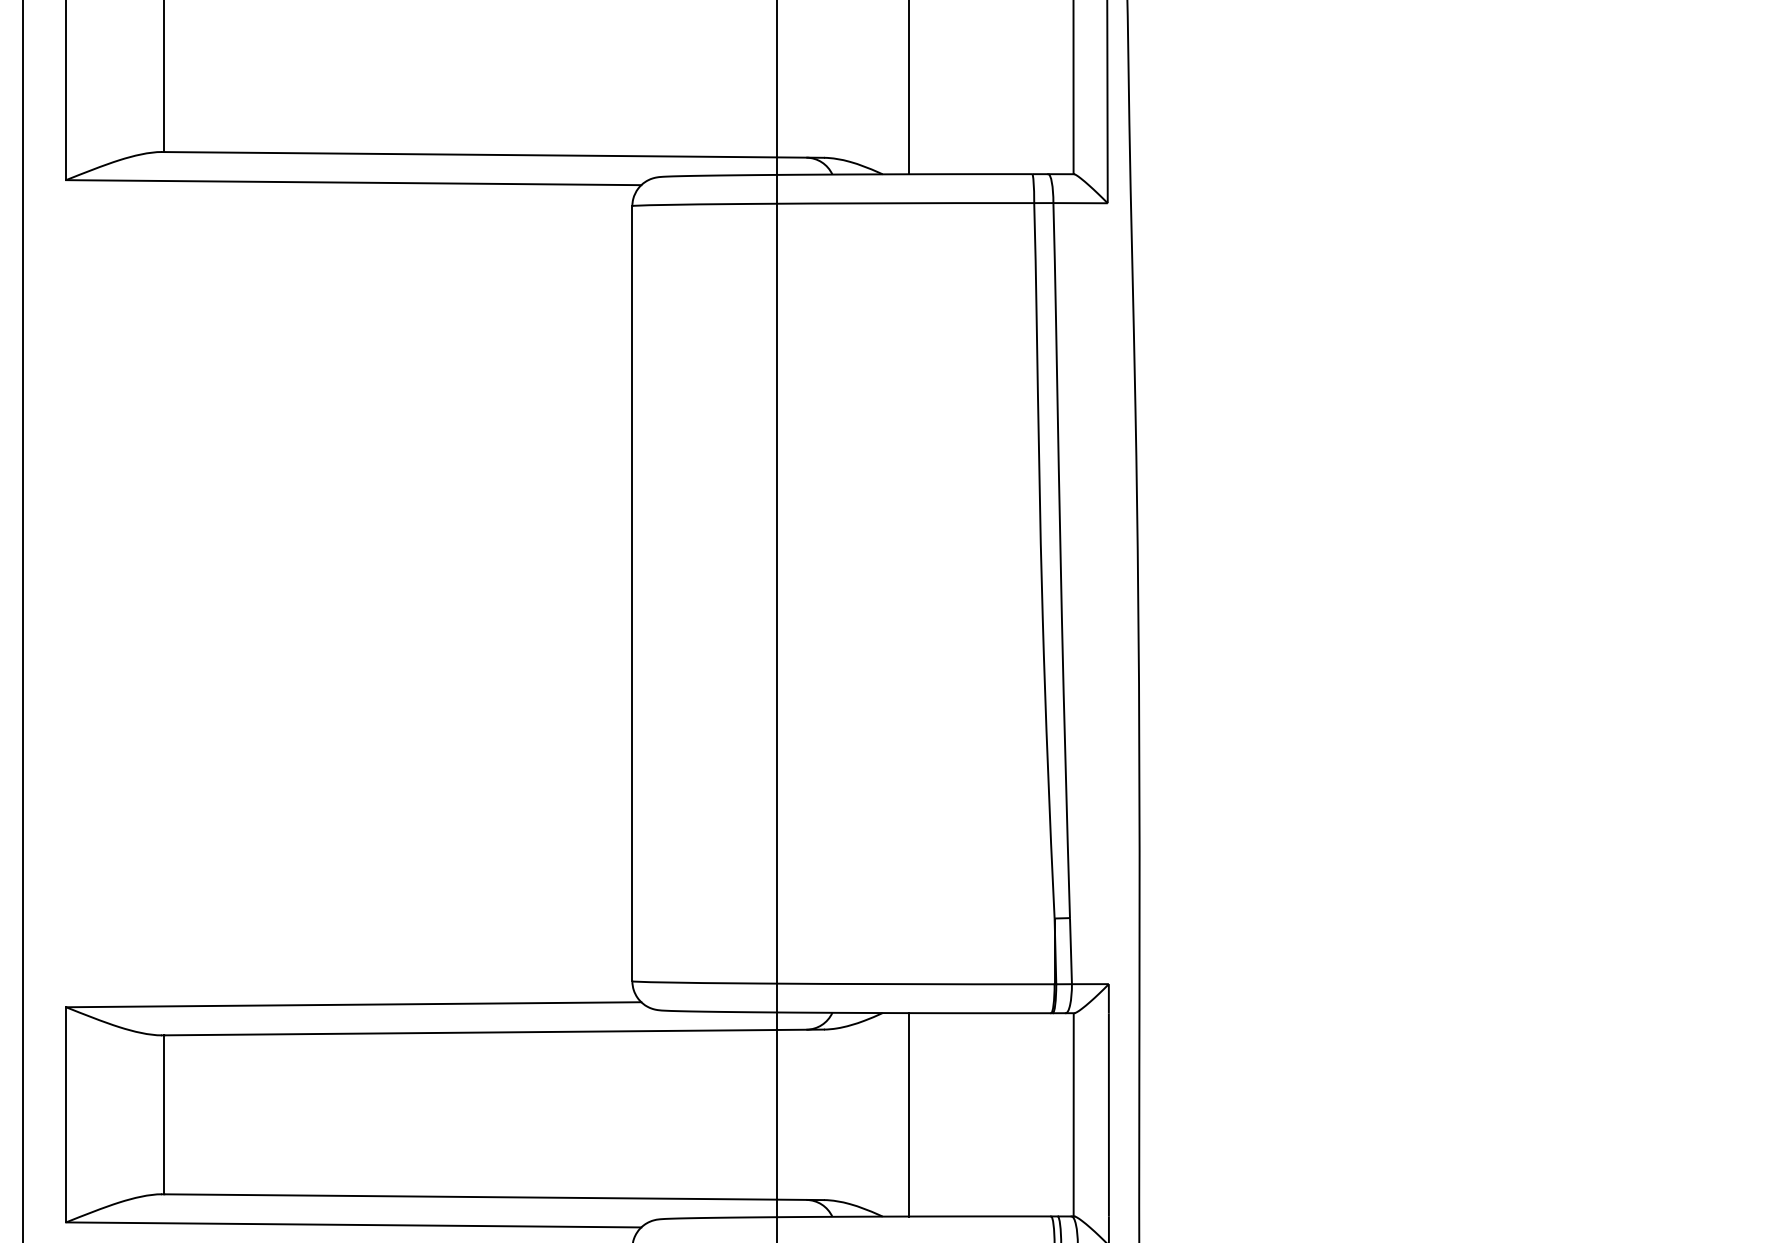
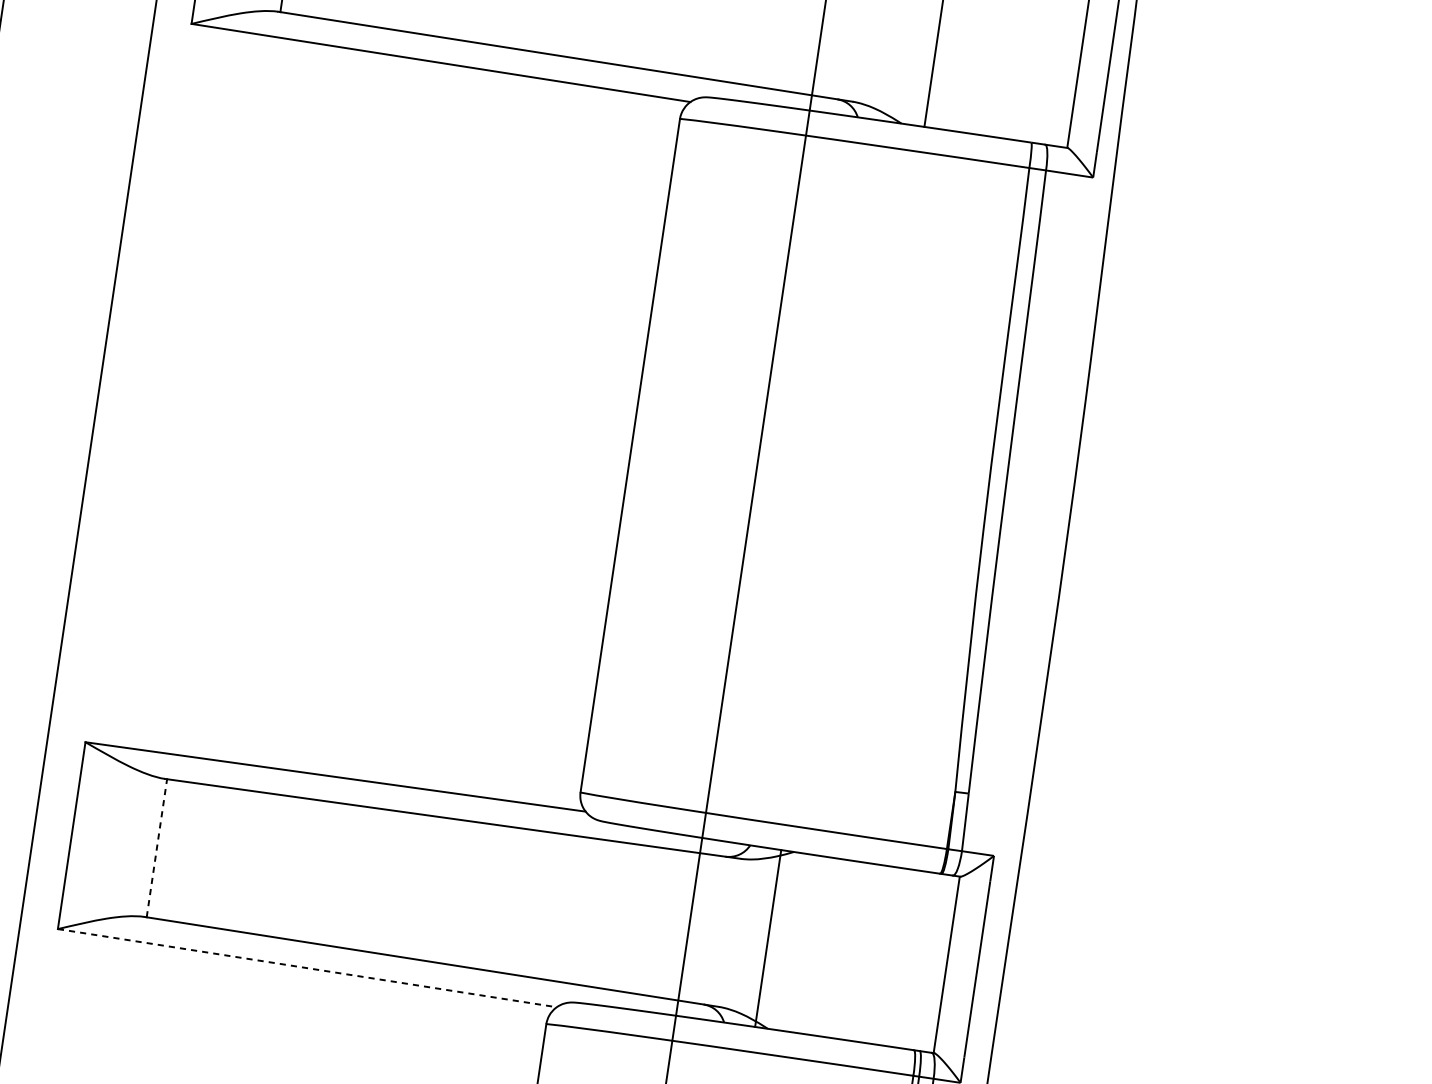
line: (164, 1114) -> (157, 847), solid -> dashed
line: (909, 1114) -> (768, 938), moved
line: (353, 1224) -> (307, 967), solid -> dashed

